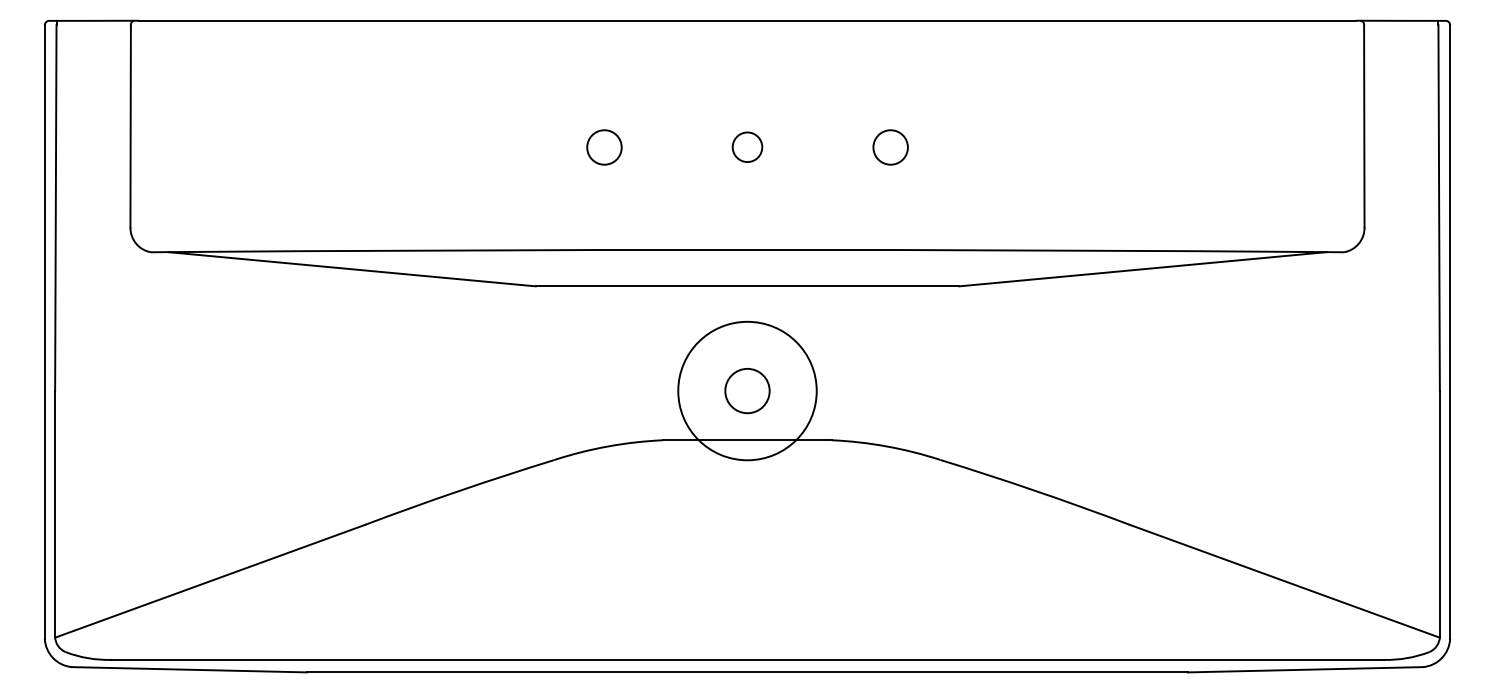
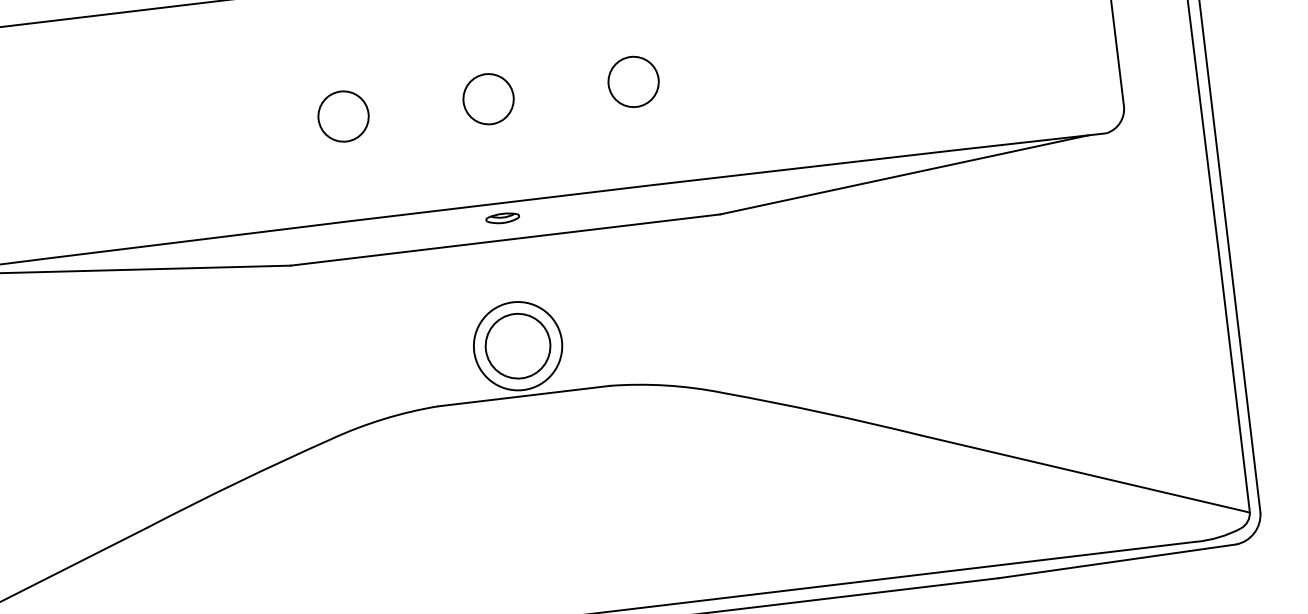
circle: (747, 146) -> (488, 98), size x1.67
circle: (604, 147) -> (343, 116), size x1.43
circle: (890, 147) -> (633, 81), size x1.43
part: (747, 264) -> (502, 217), added
circle: (747, 390) -> (517, 345), size x0.62
circle: (747, 390) -> (517, 345), size x1.43

